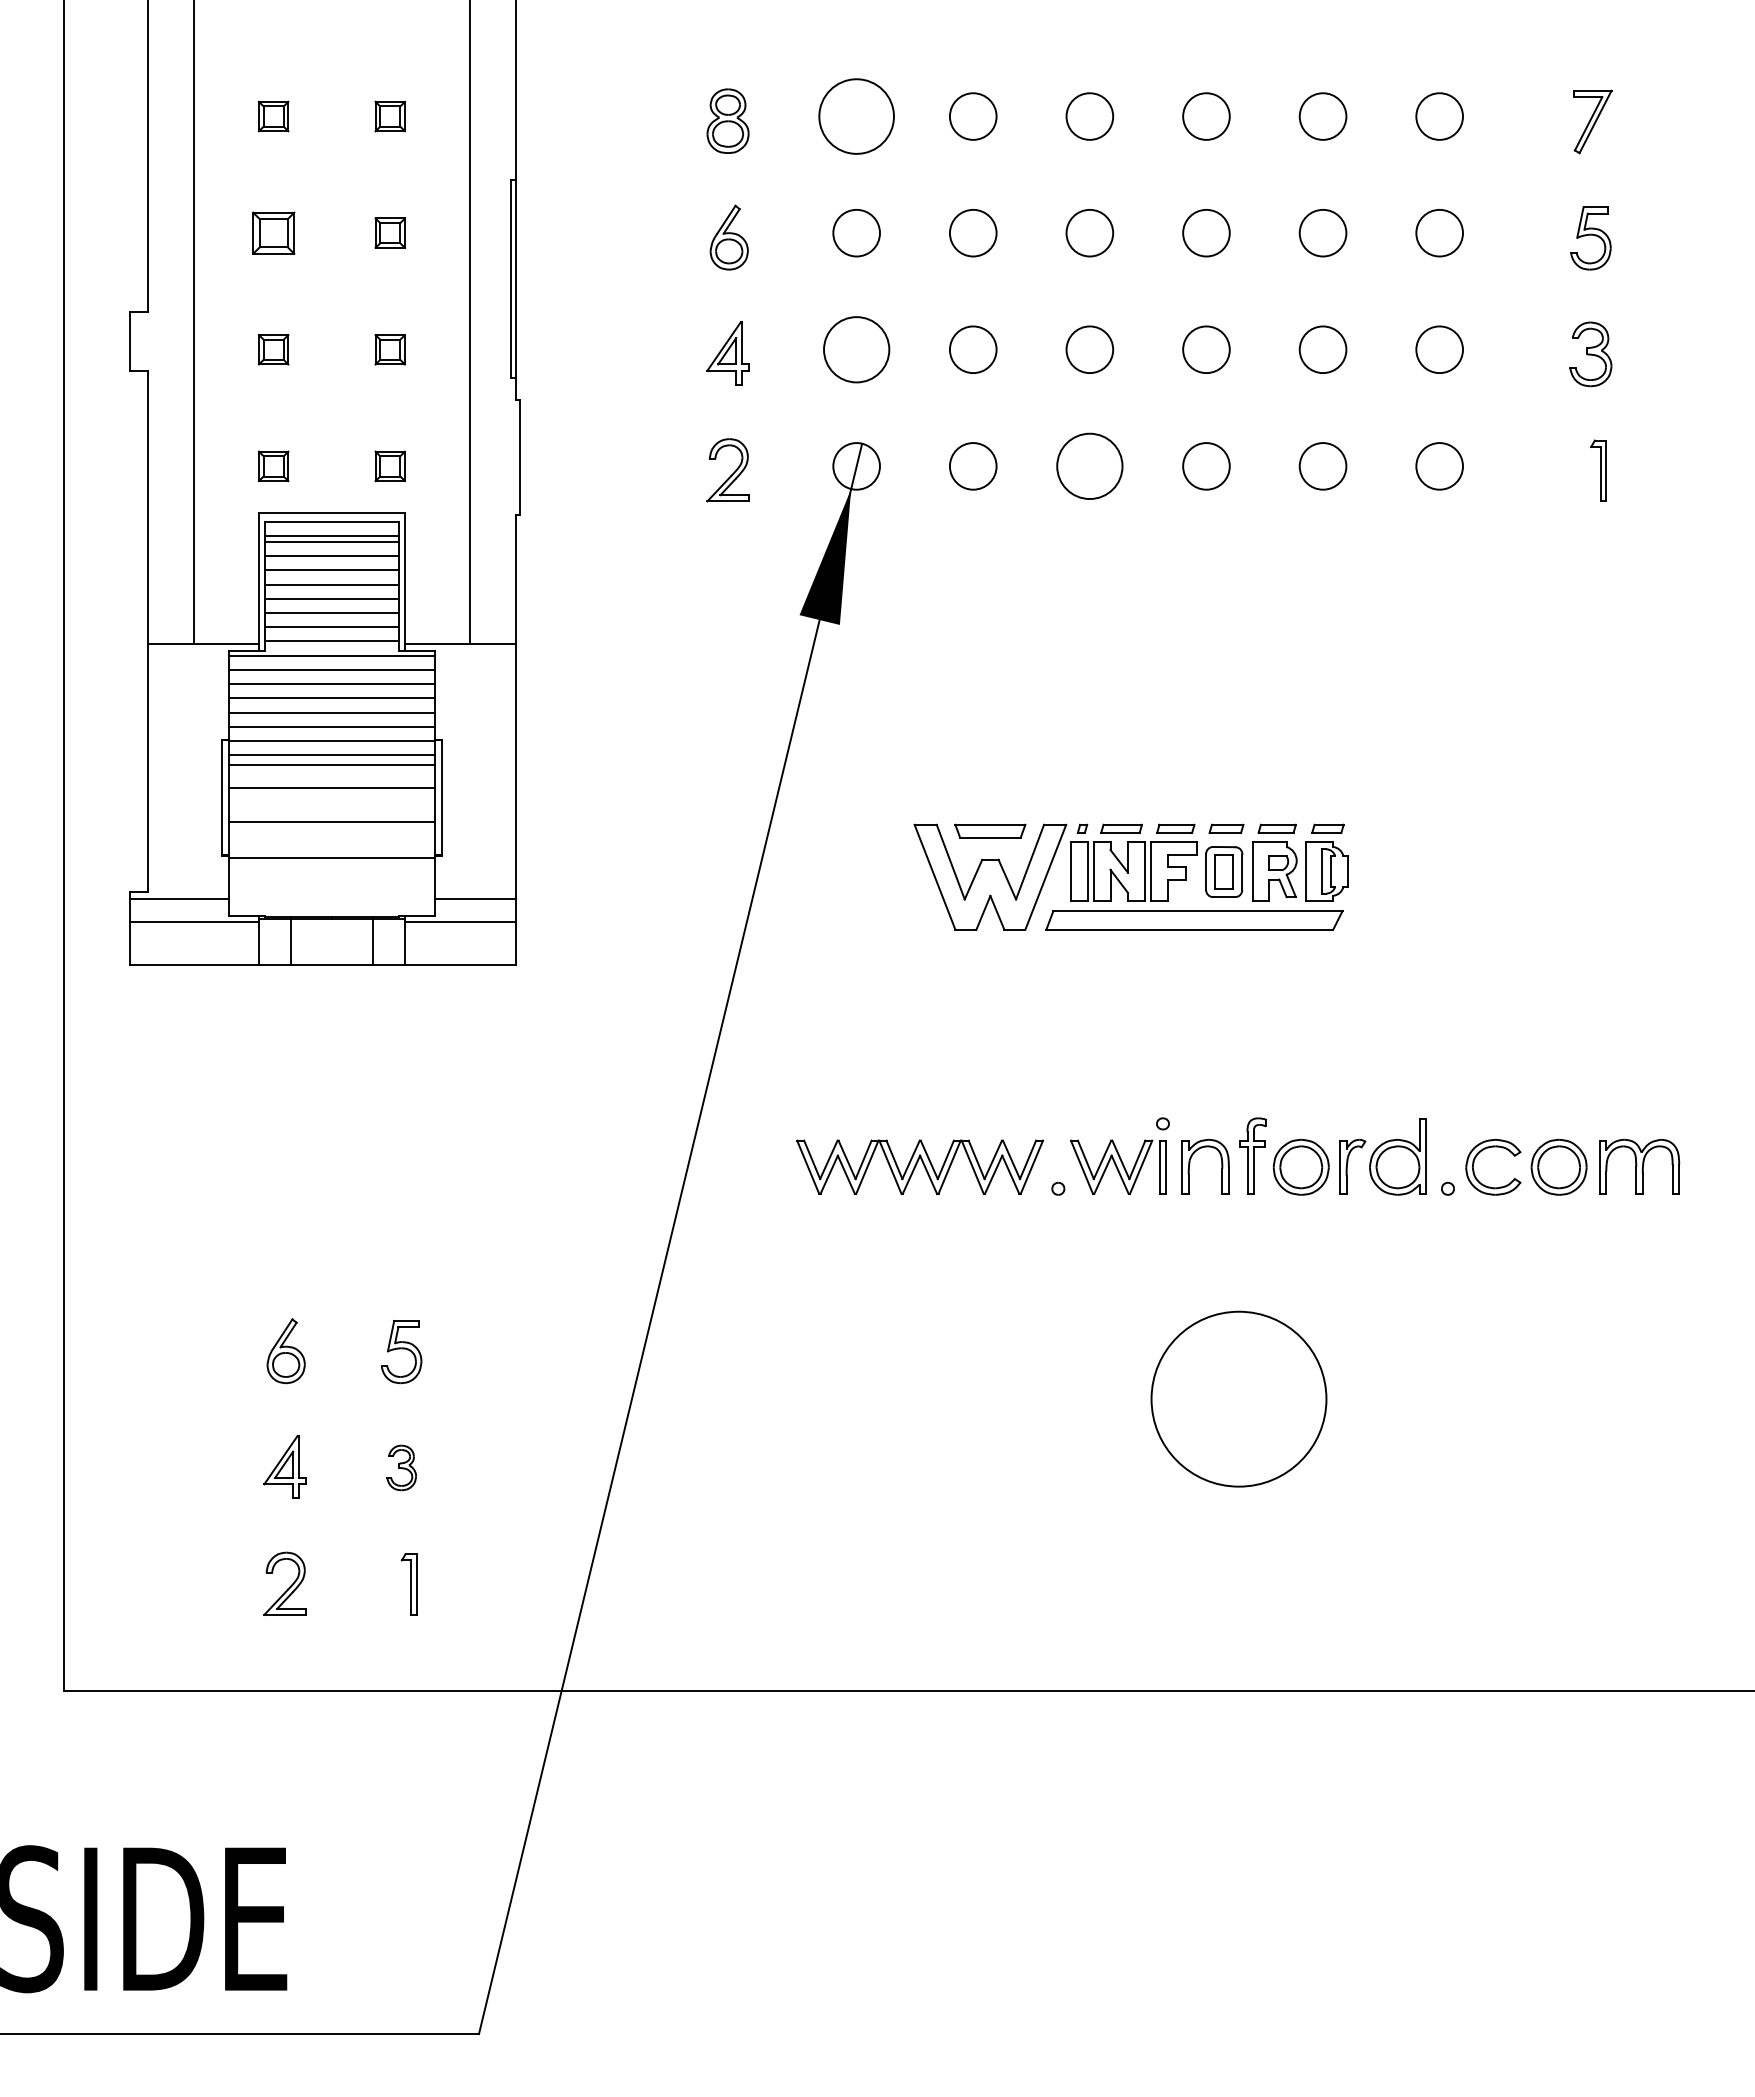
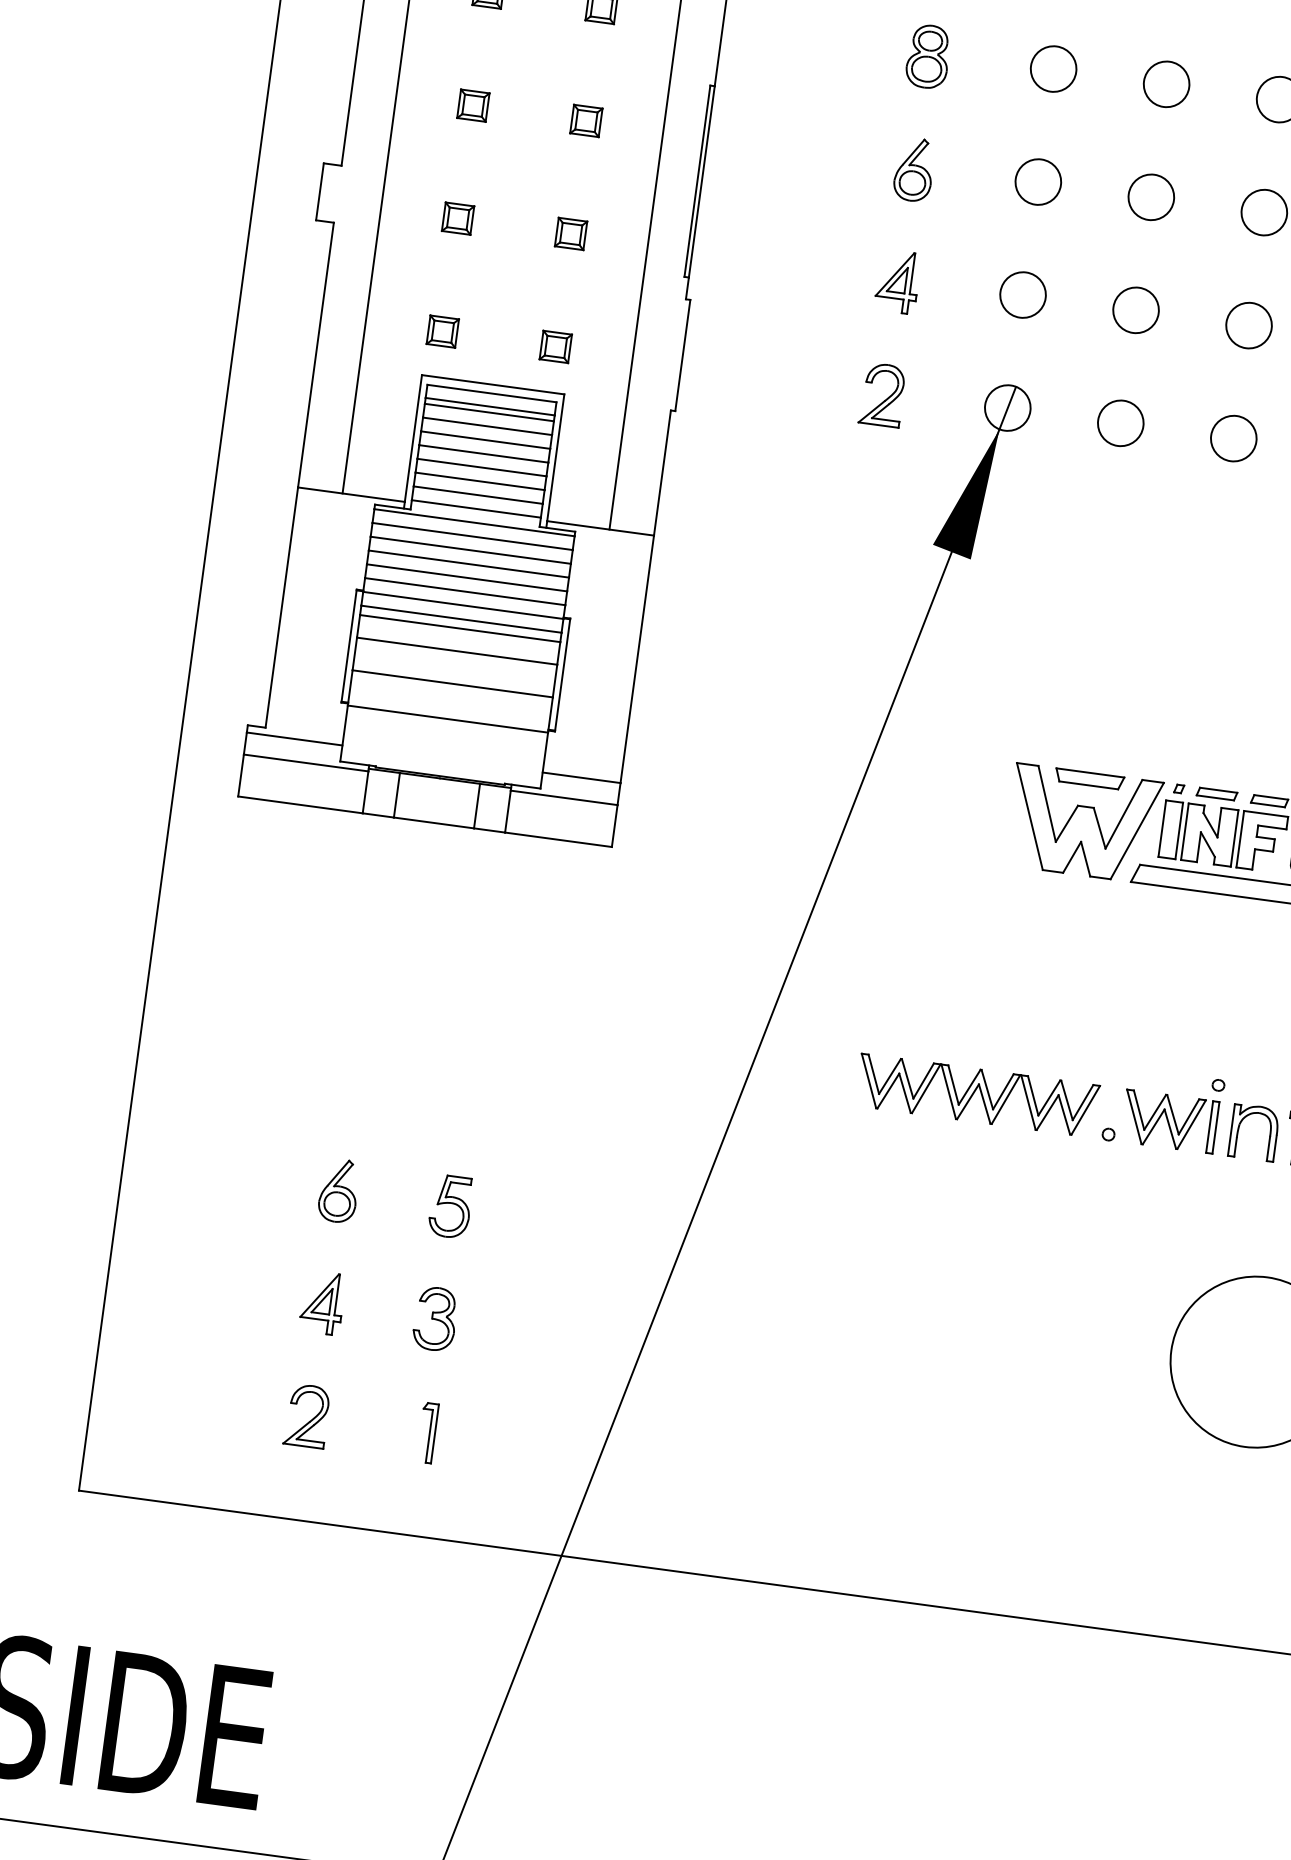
circle: (856, 116) -> (1053, 68), size x0.62
part: (273, 232) -> (473, 105), size x0.71
circle: (856, 349) -> (1022, 294), size x0.71
circle: (1089, 466) -> (1233, 438), size x0.71
part: (401, 1467) -> (435, 1318), size x1.43

